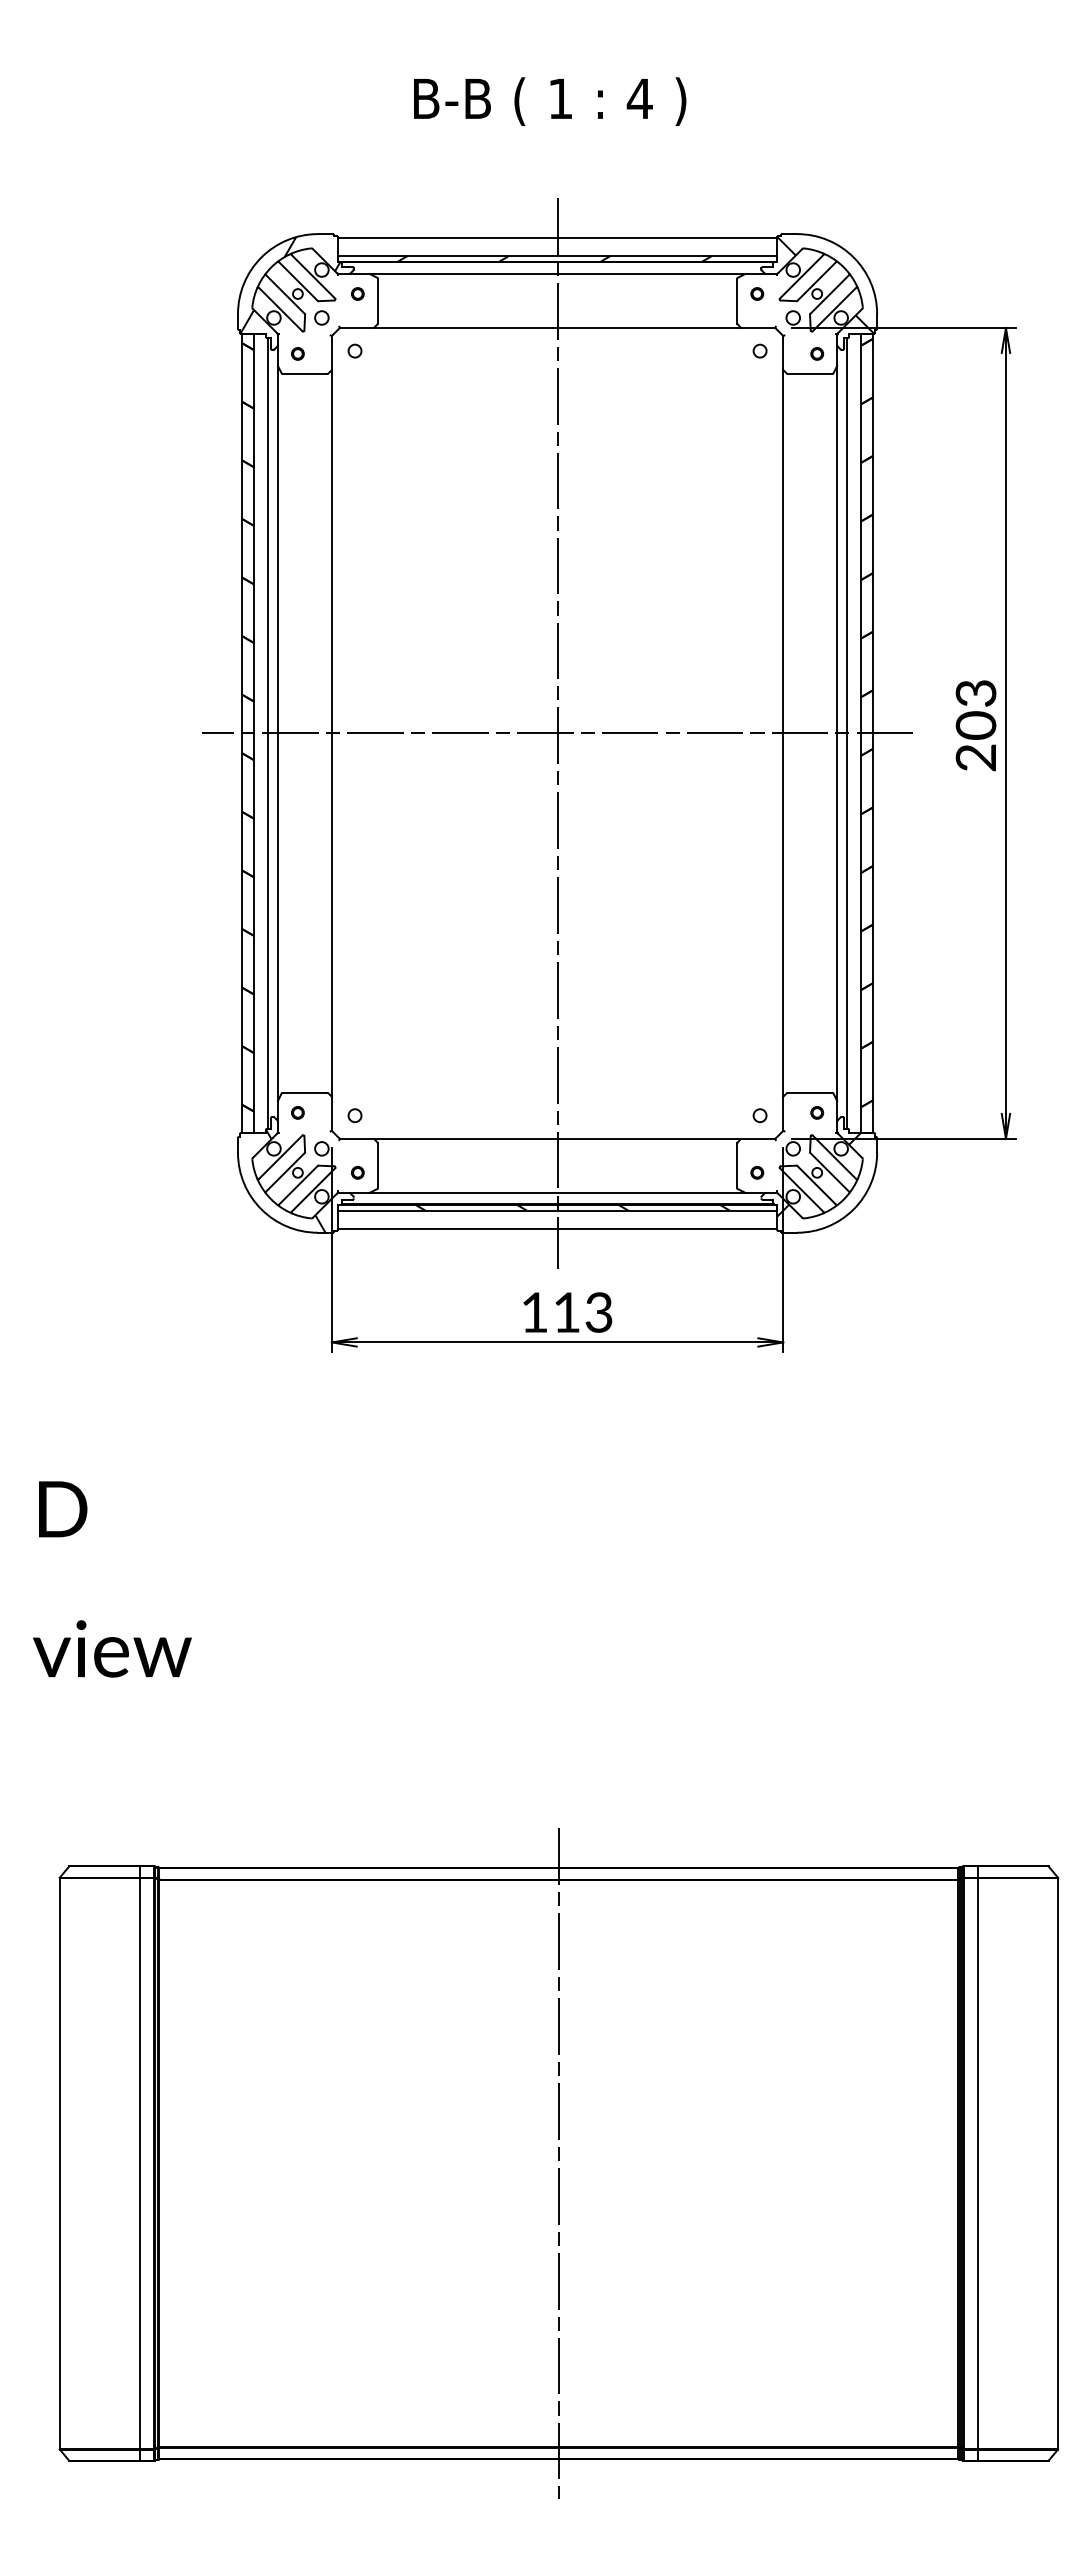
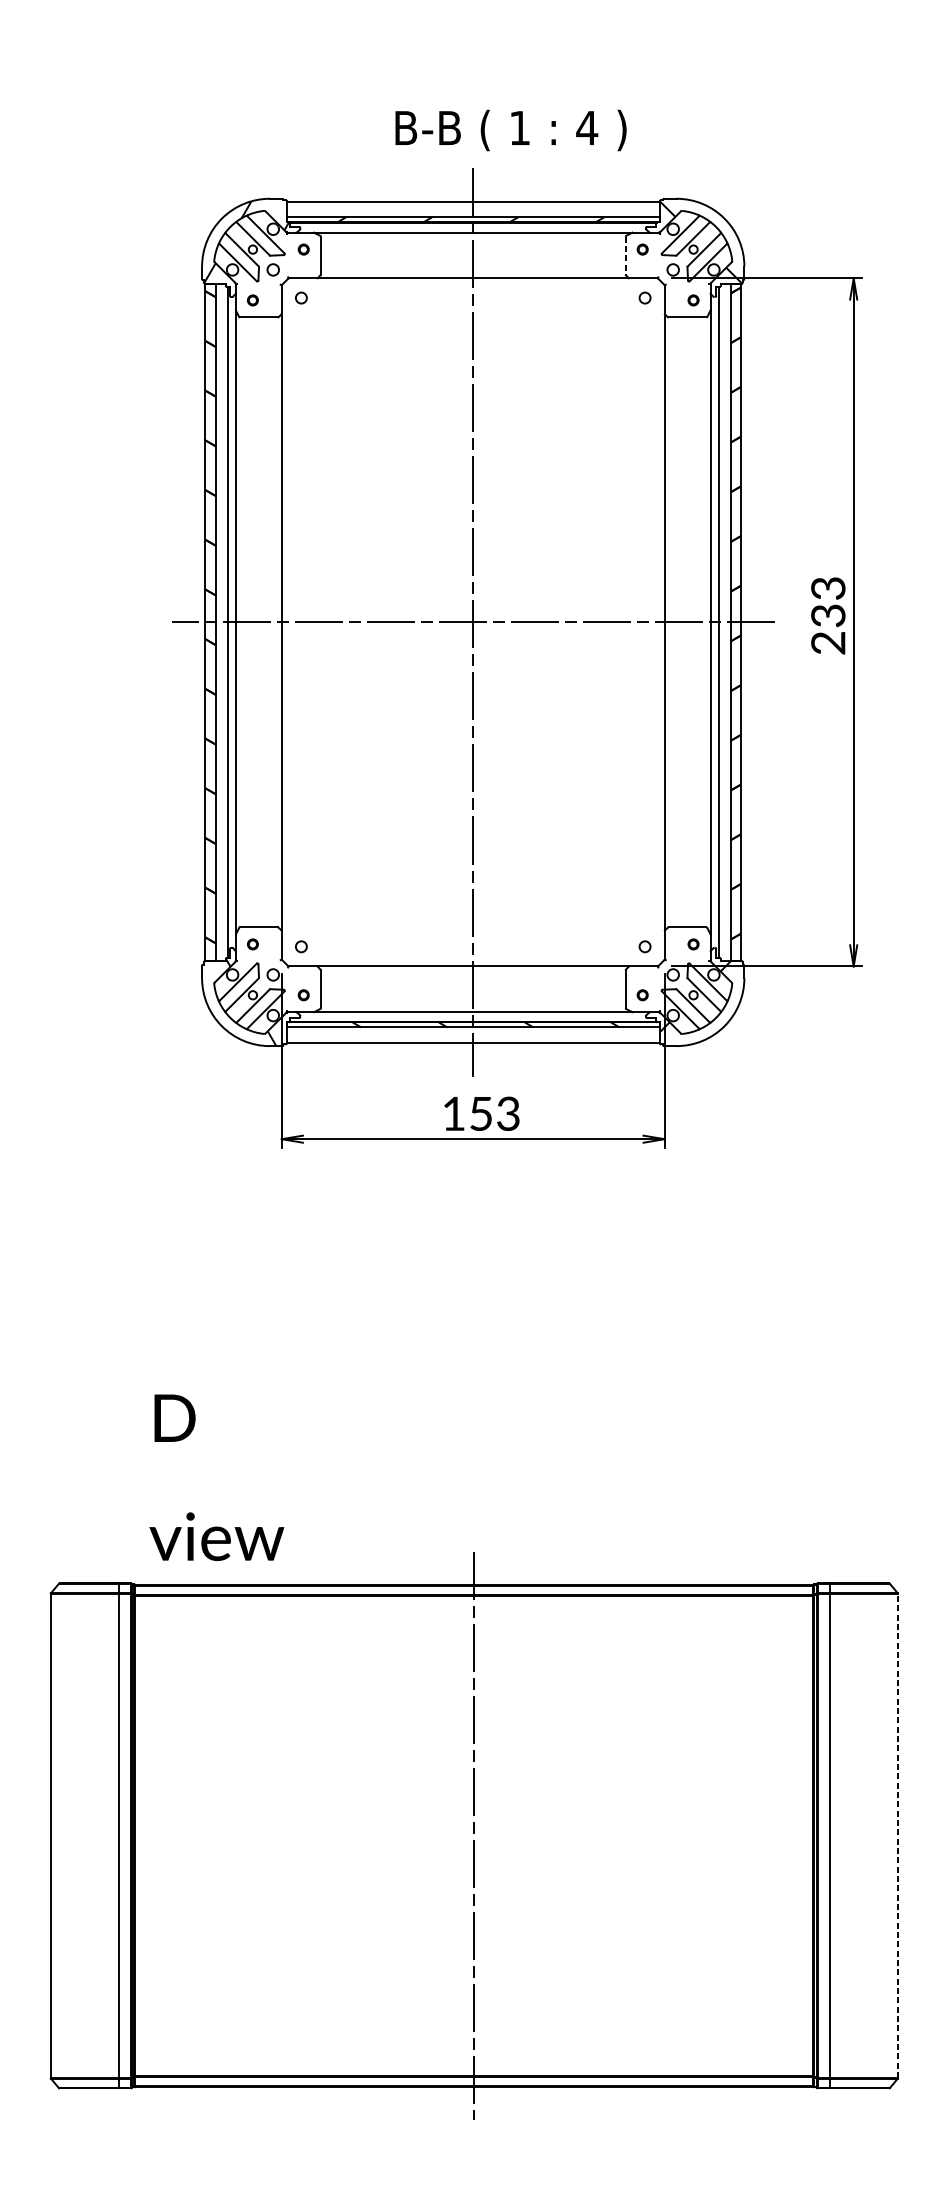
text: (550, 101) -> (511, 130), moved
line: (737, 301) -> (625, 255), solid -> dashed
text: (976, 725) -> (828, 615), 203 -> 233
text: (566, 1312) -> (480, 1113), 113 -> 153
text: (112, 1579) -> (216, 1477), moved
line: (1058, 2163) -> (898, 1835), solid -> dashed

